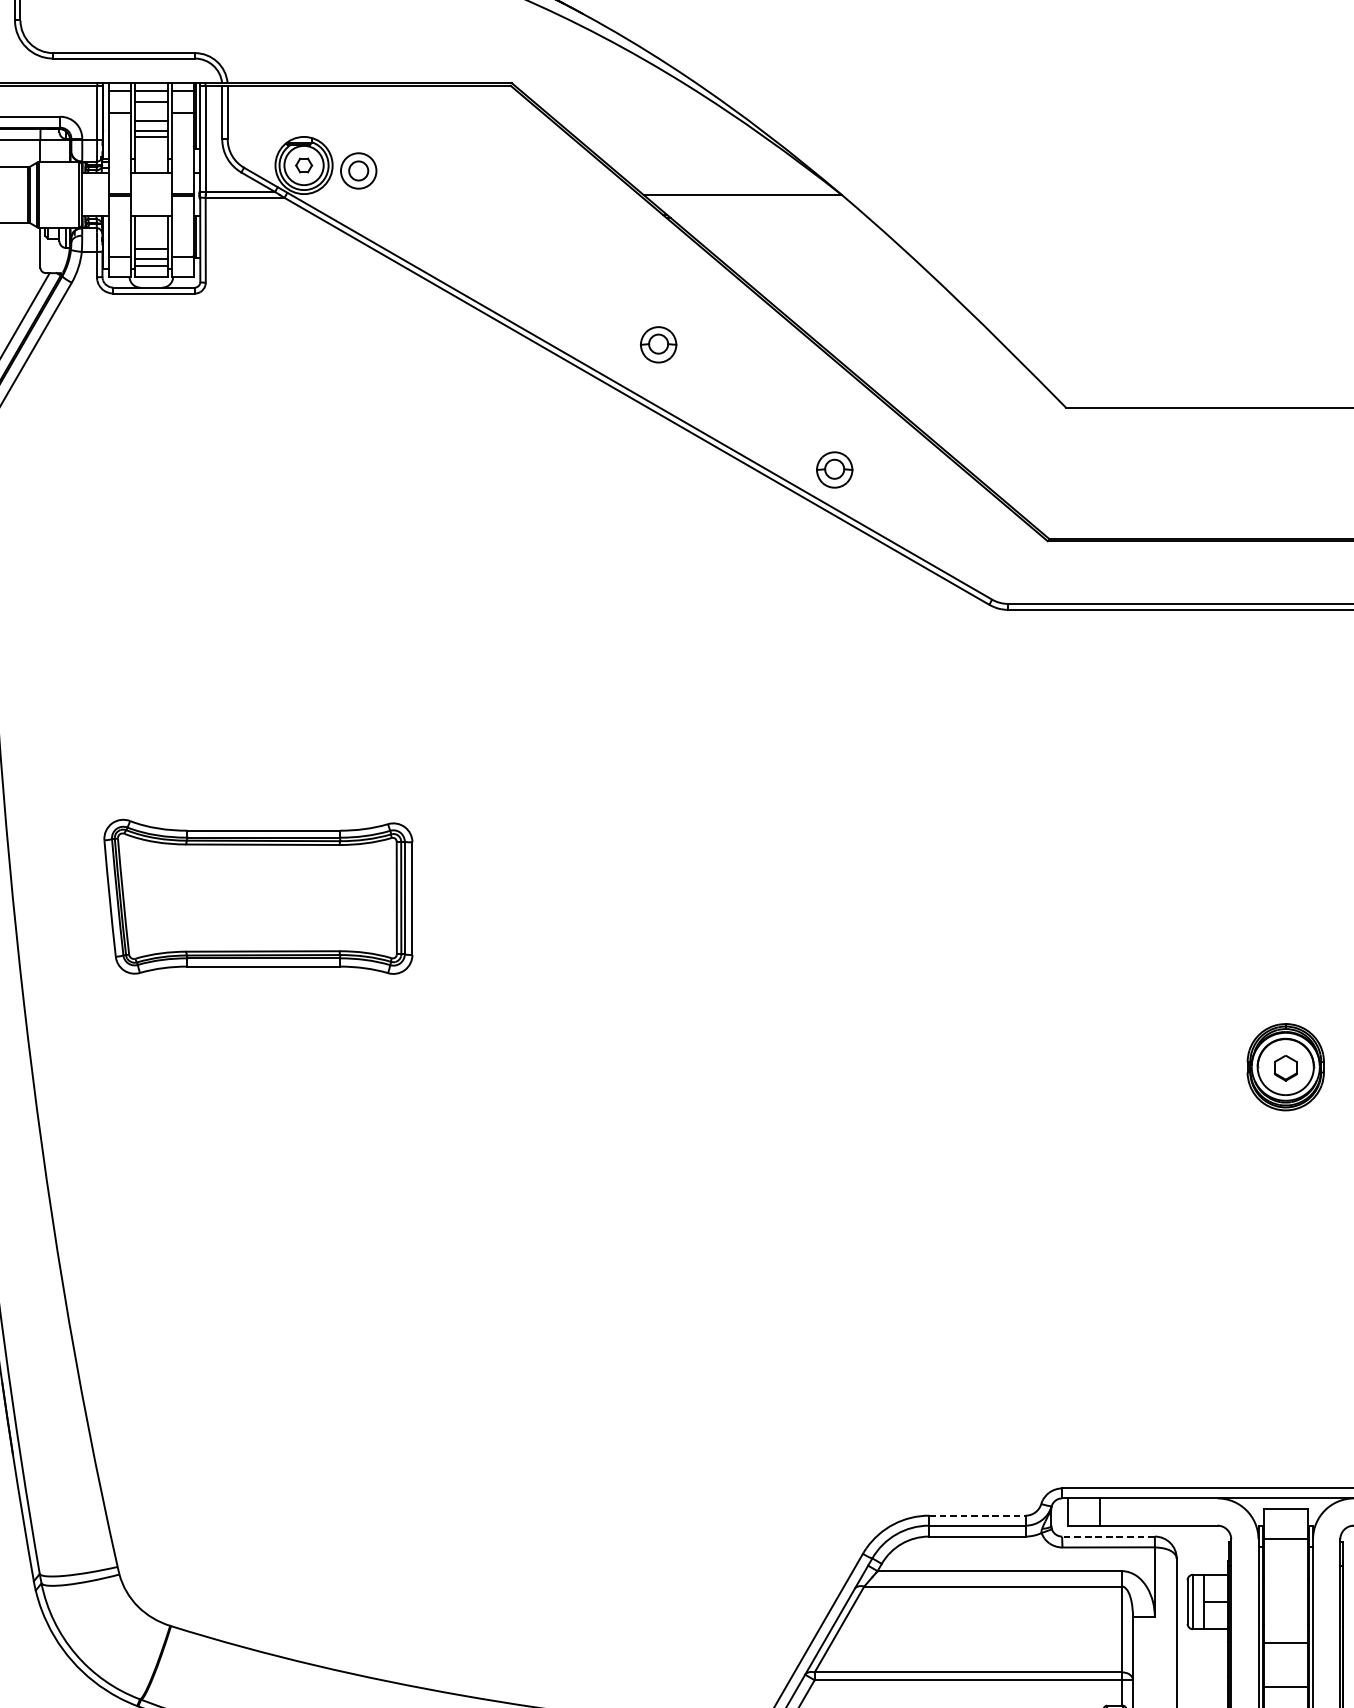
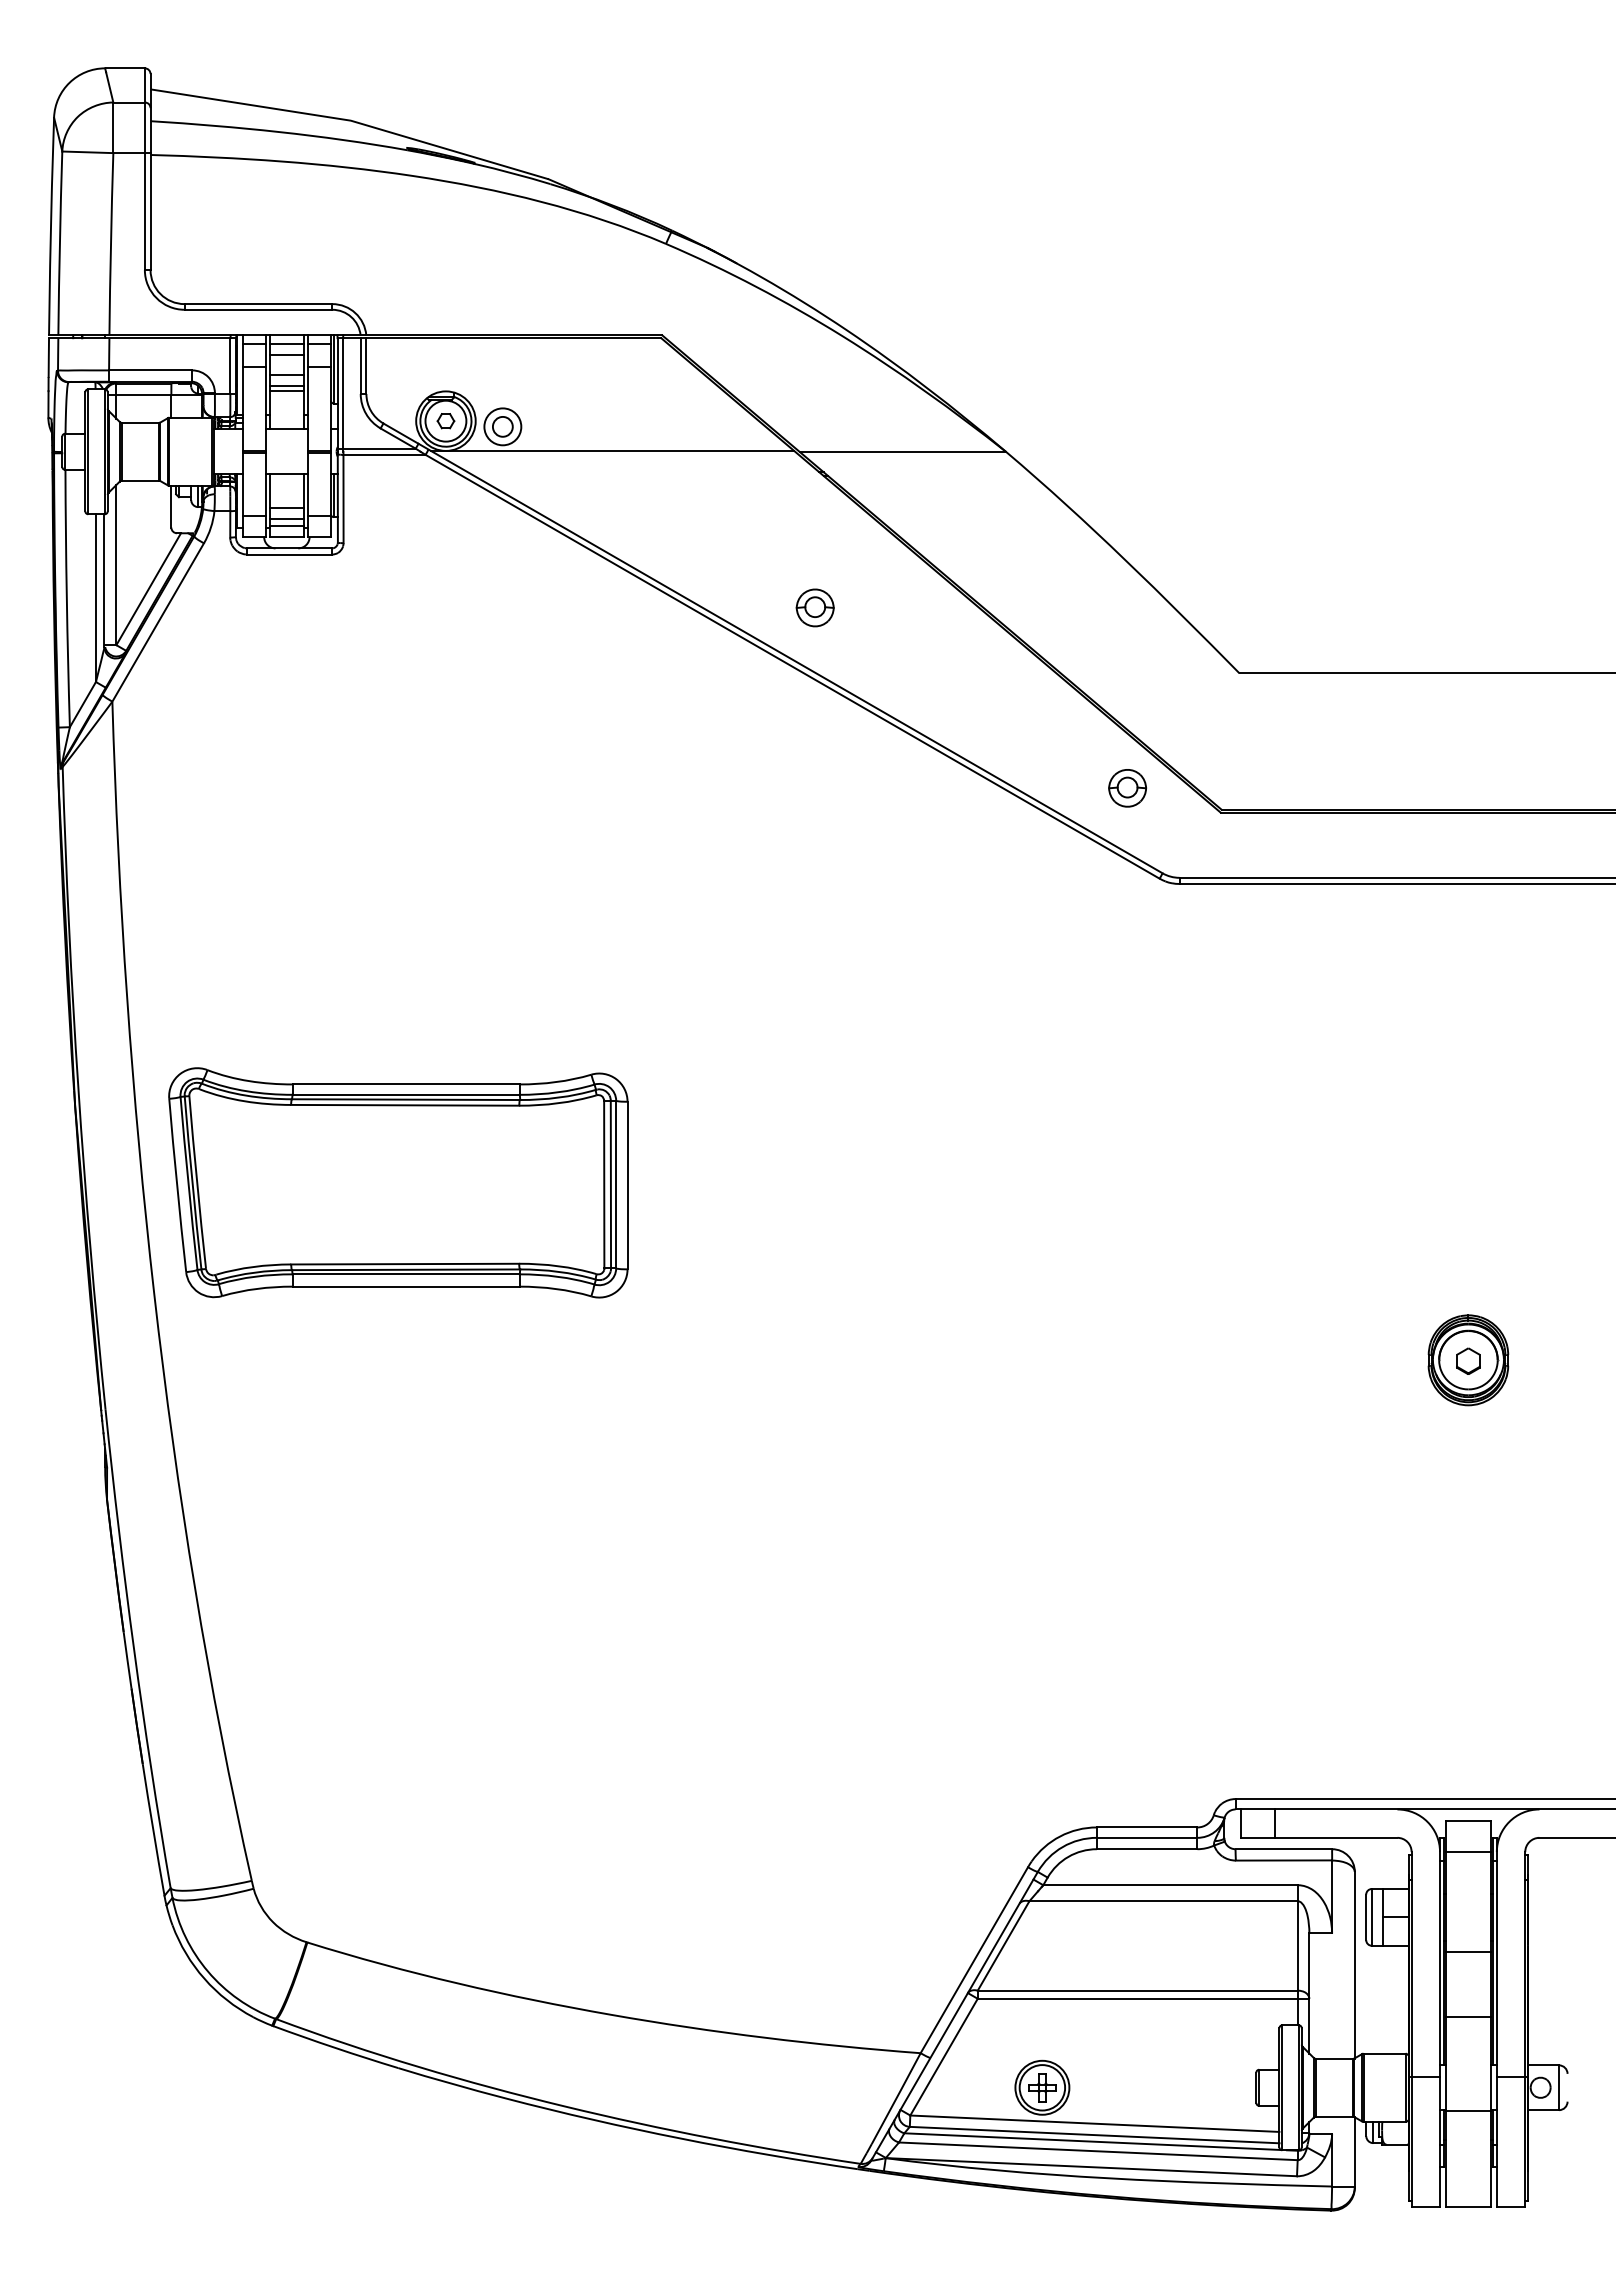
line: (463, 194) -> (612, 451), added
part: (834, 470) -> (1127, 788), moved
part: (258, 896) -> (398, 1182), size x1.43
line: (977, 1515) -> (1147, 1827), dashed -> solid
line: (1108, 1536) -> (1283, 1849), dashed -> solid
line: (1285, 1642) -> (1468, 2016), moved
line: (1285, 1686) -> (1468, 1951), moved

